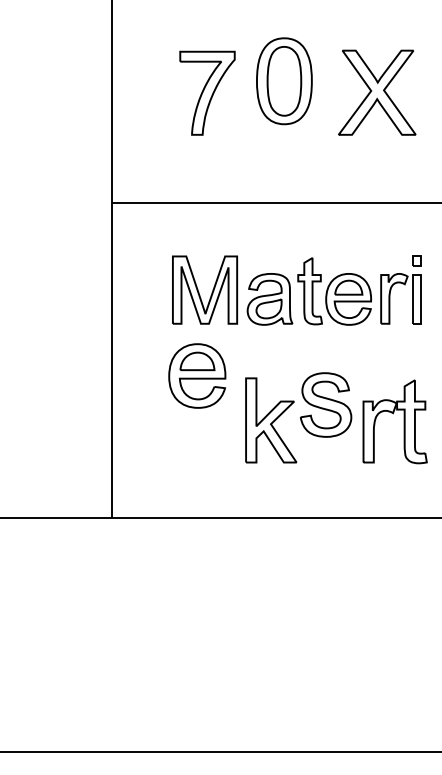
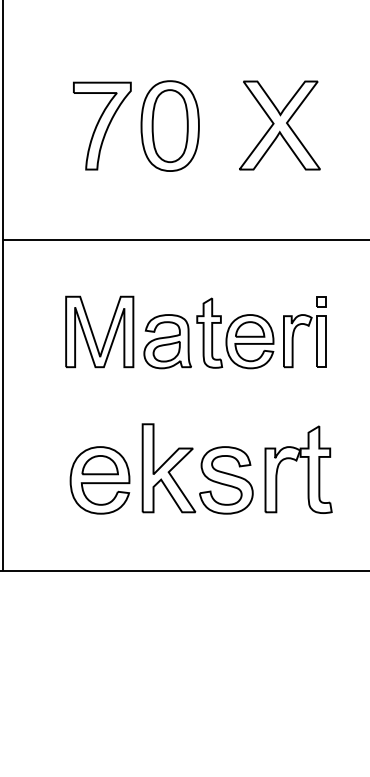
part: (284, 81) -> (170, 126), moved
part: (197, 375) -> (100, 479), moved
part: (326, 404) -> (226, 479), moved

